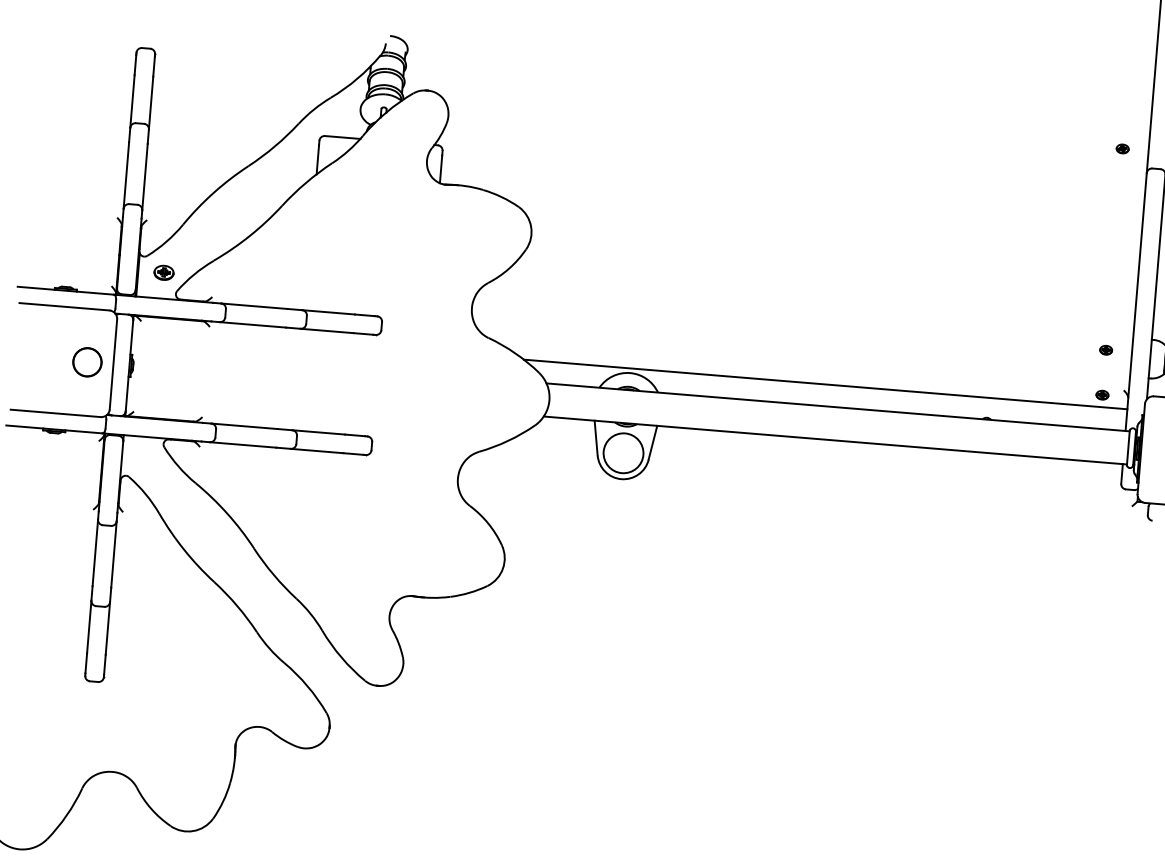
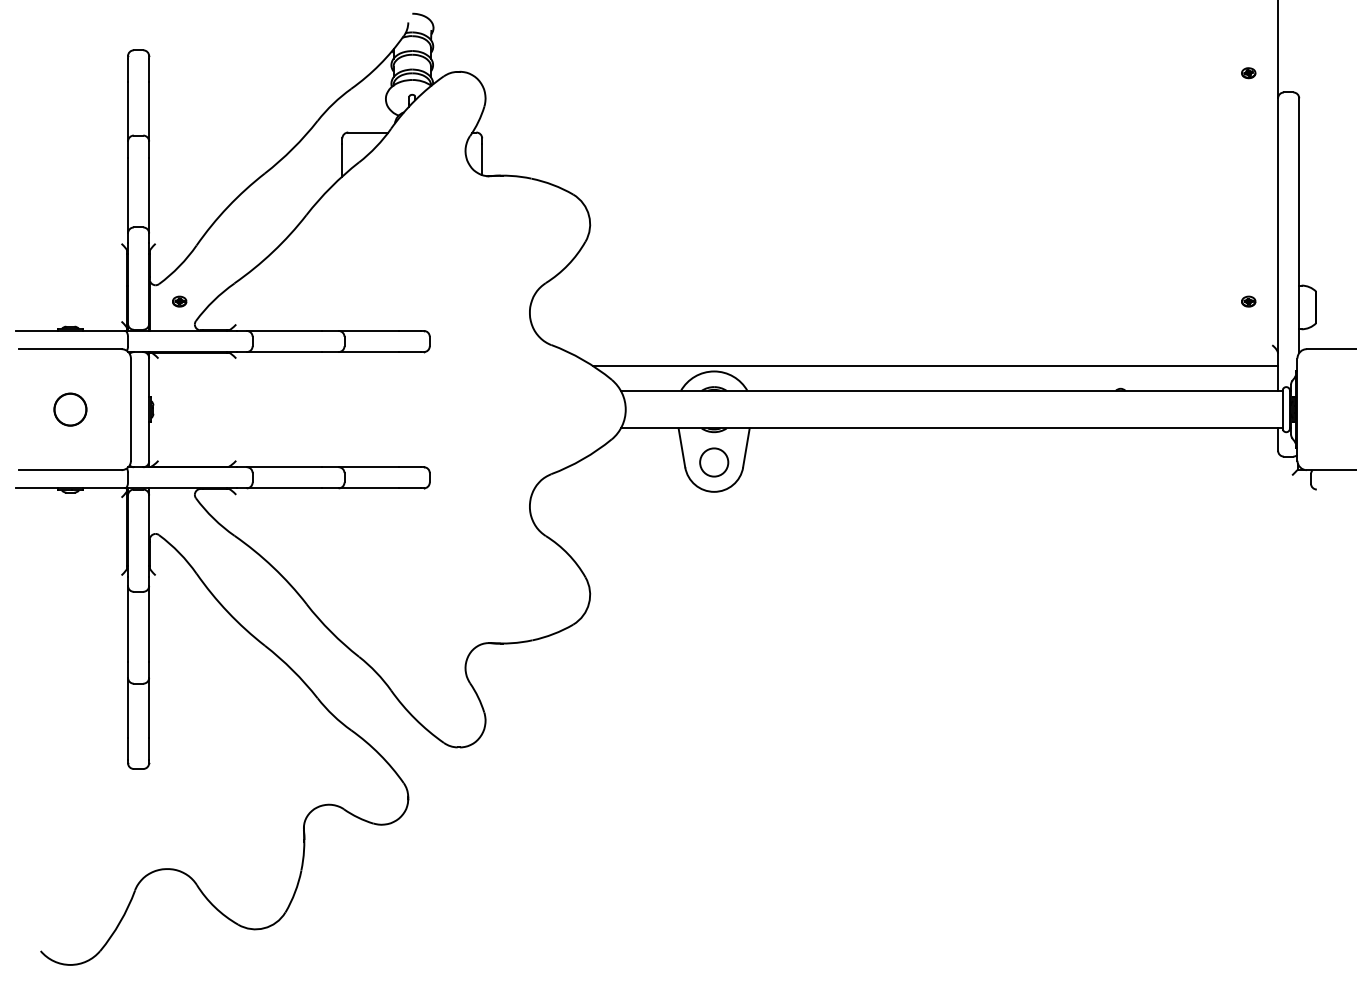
part: (164, 272) -> (179, 301), size x0.62
circle: (87, 362) -> (70, 409), moved
part: (1102, 395) -> (1248, 352), removed
circle: (623, 453) -> (714, 462), size x0.62

